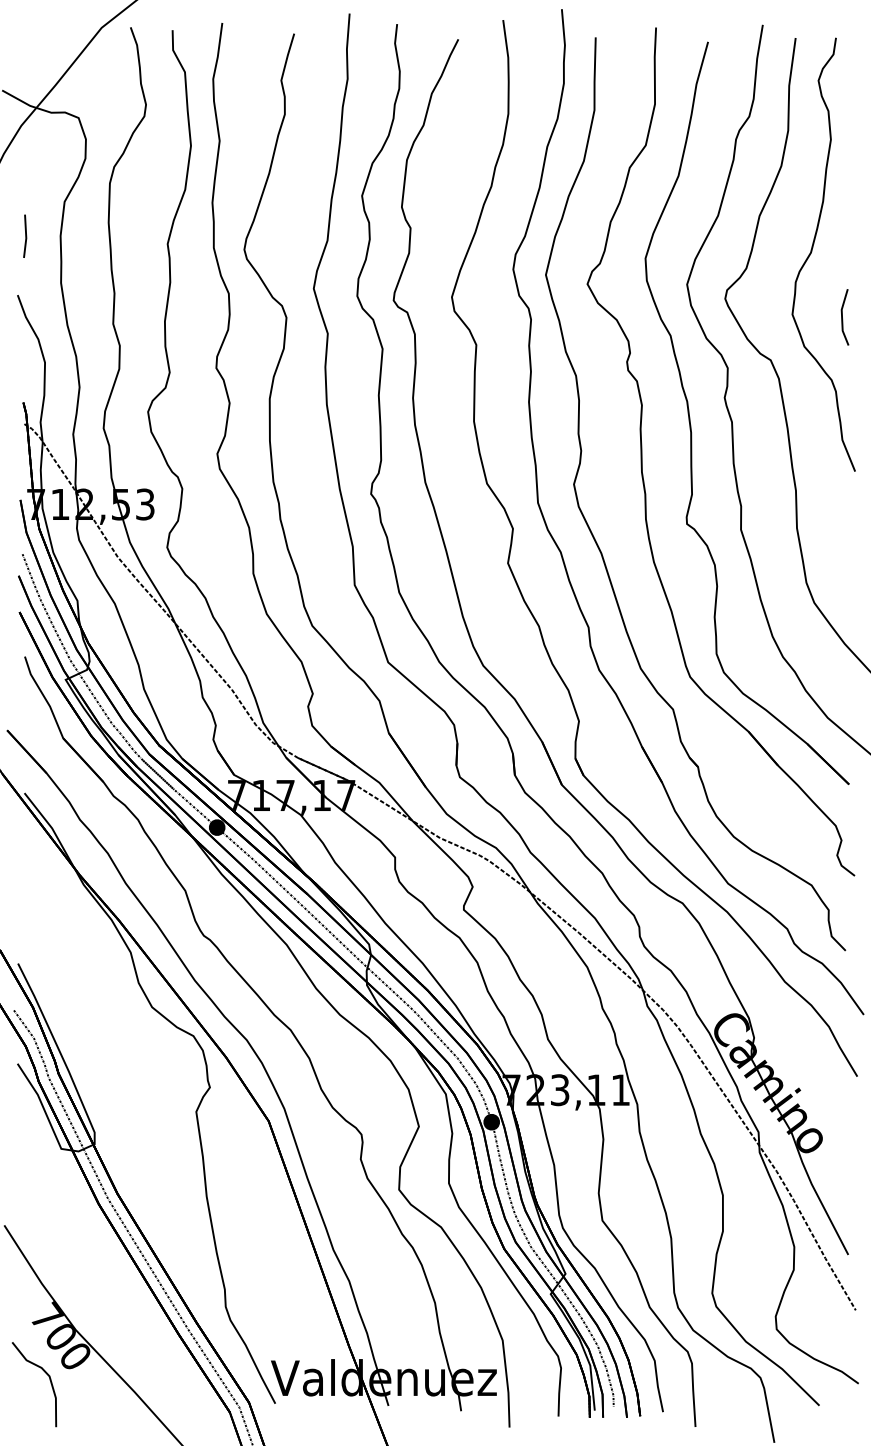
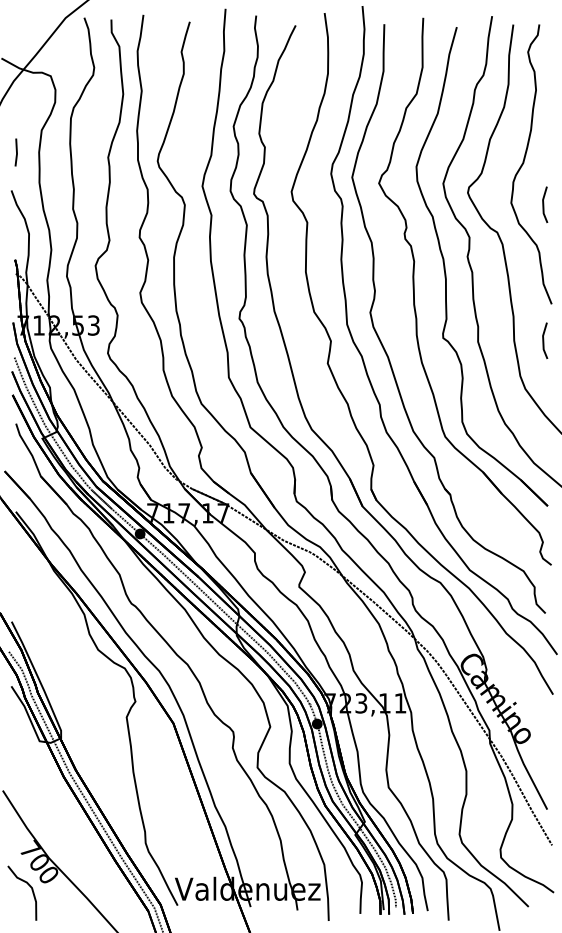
line: (843, 527) -> (544, 340), added

